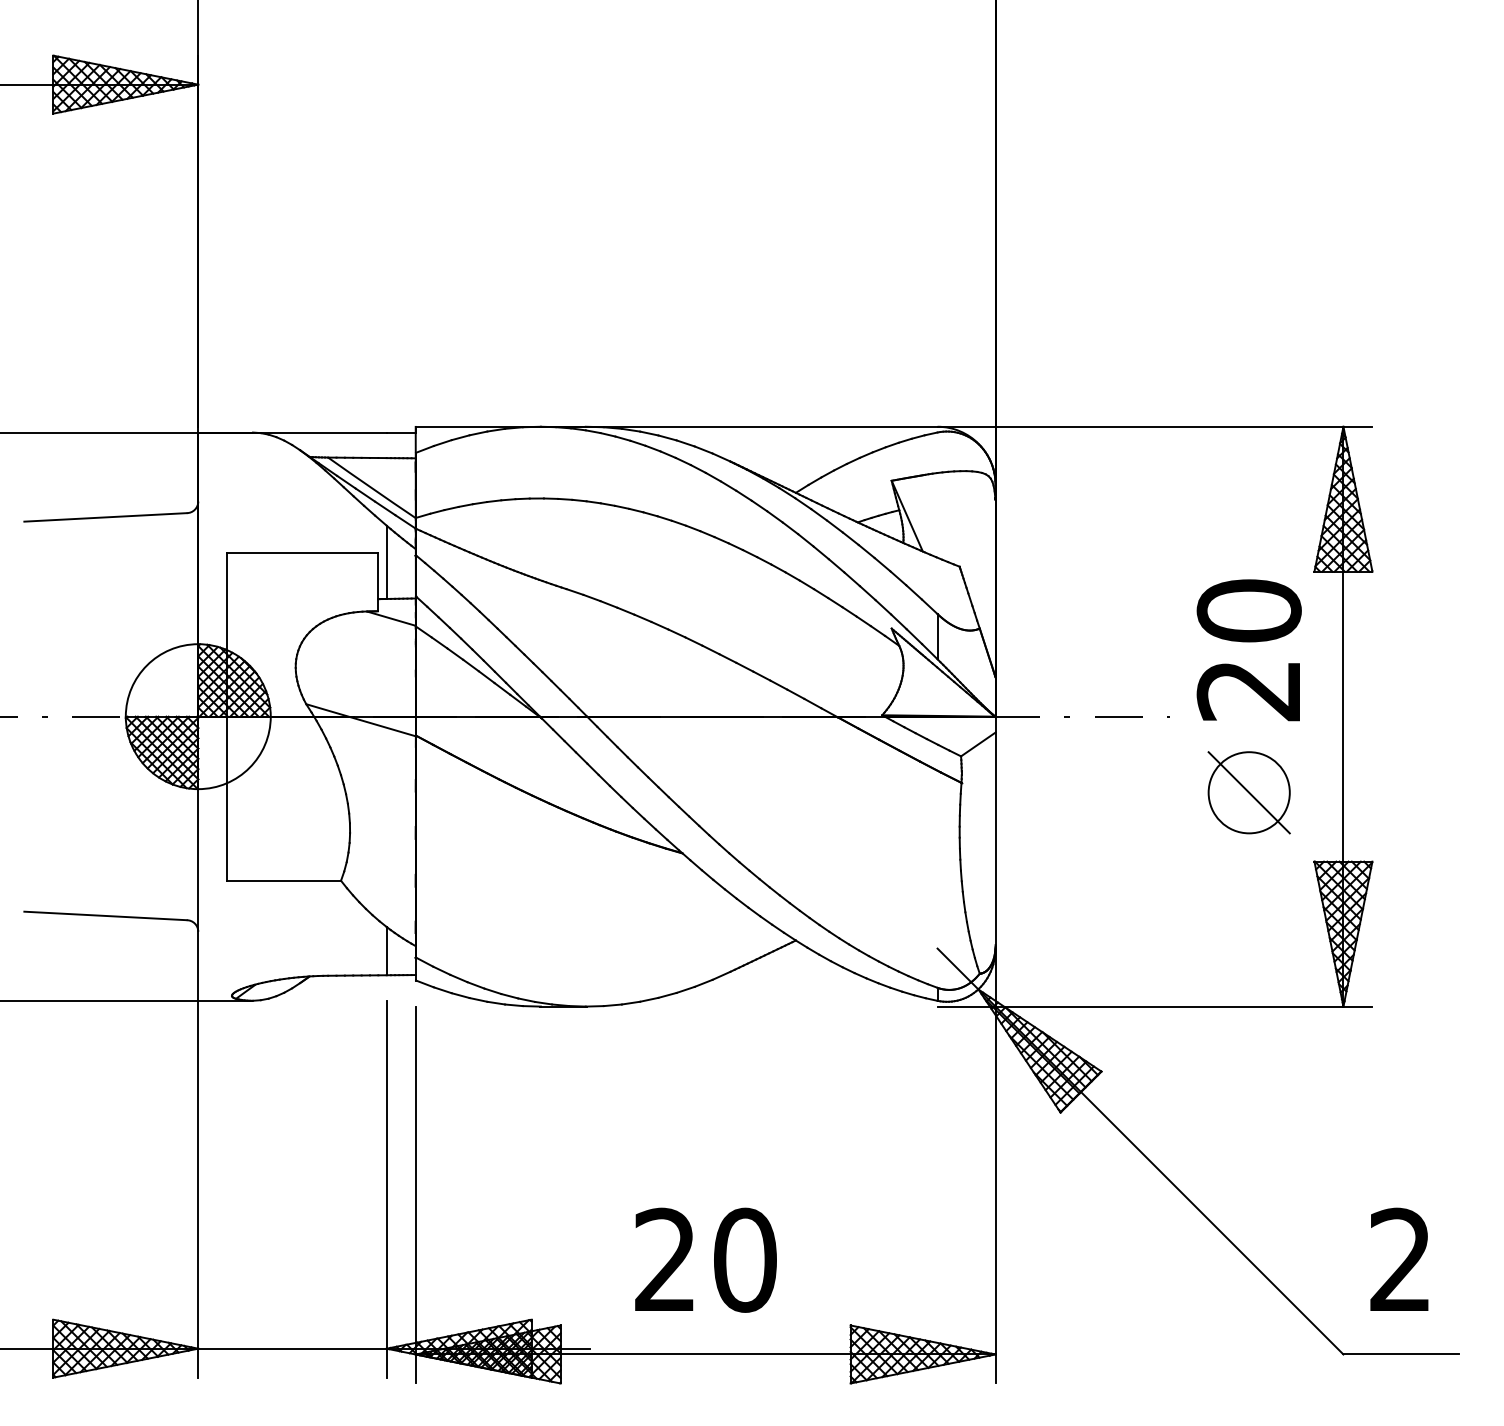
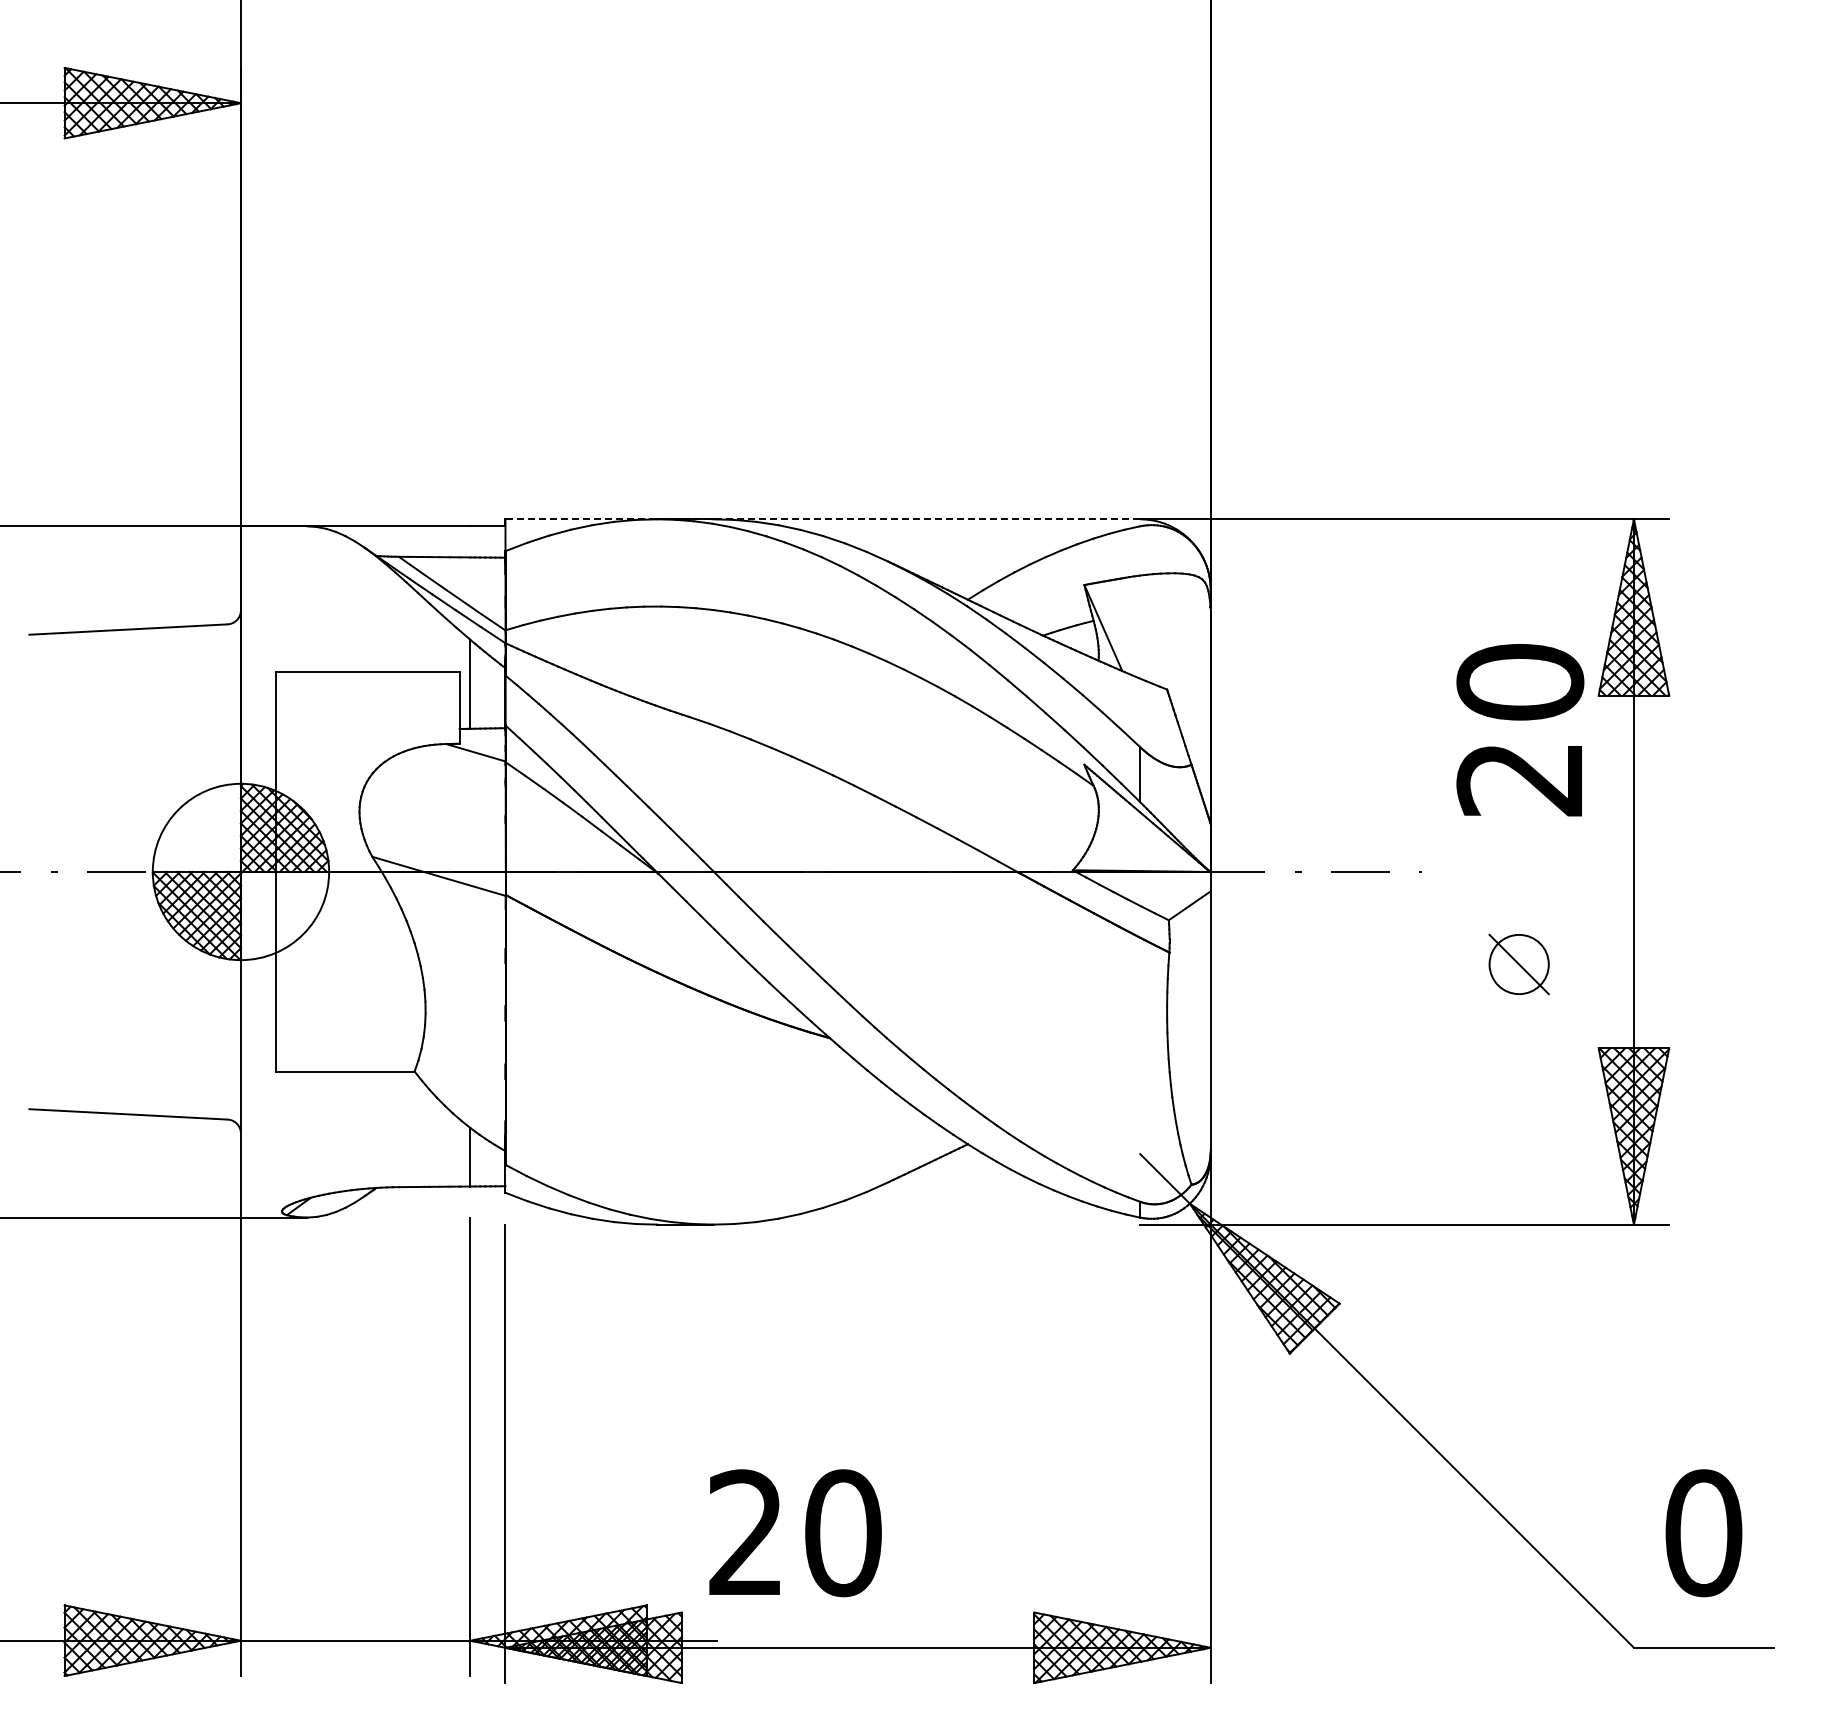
line: (676, 426) -> (822, 519), solid -> dashed
text: (1249, 650) -> (1520, 730), moved
part: (1248, 792) -> (1518, 964), size x0.6
text: (705, 1260) -> (795, 1533), moved
text: (1400, 1260) -> (1703, 1533), 2 -> 0

